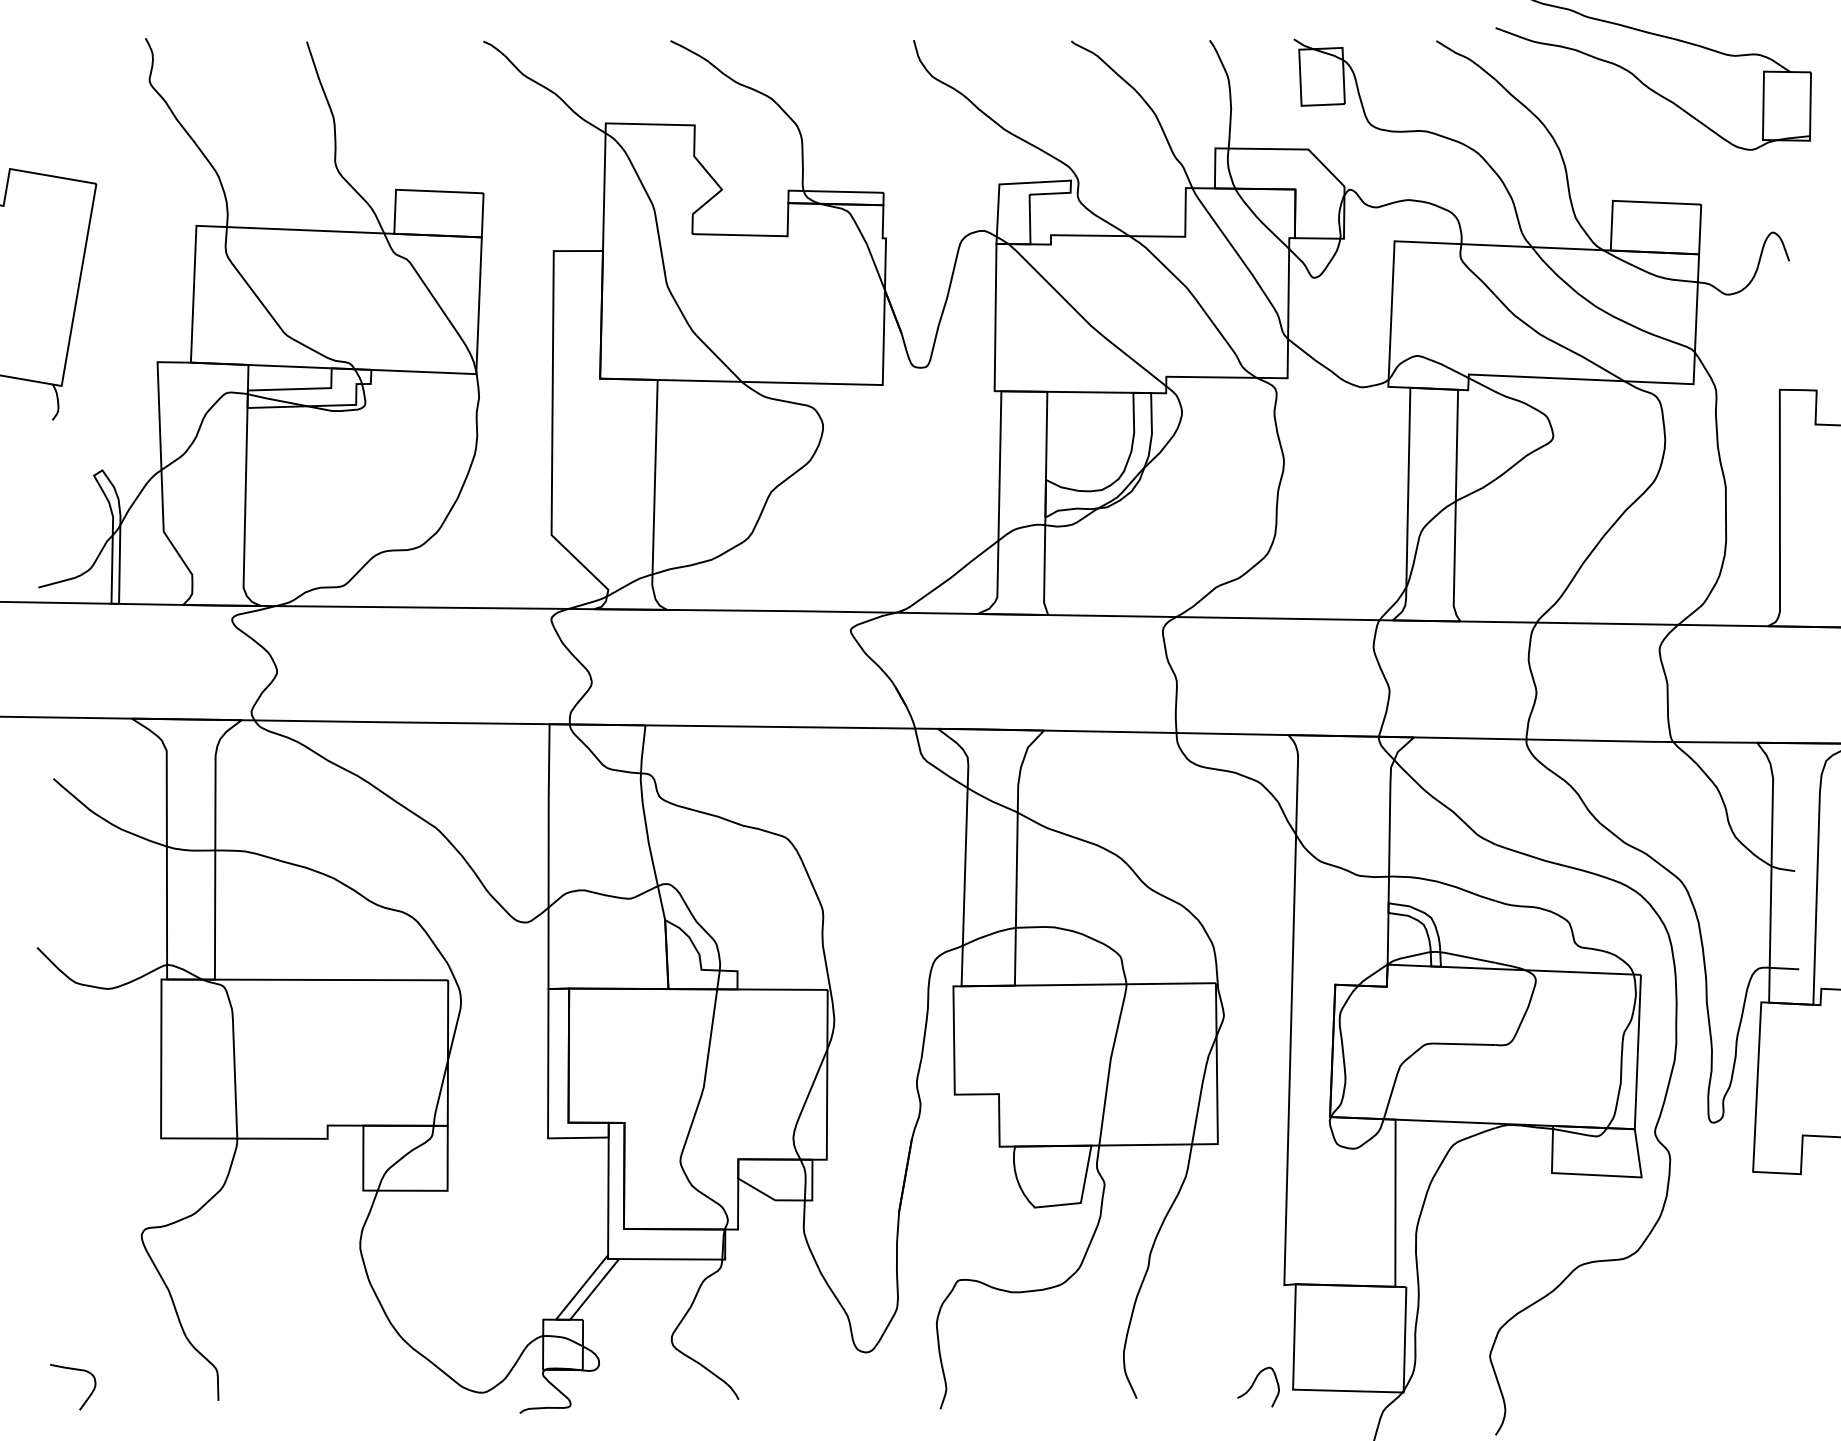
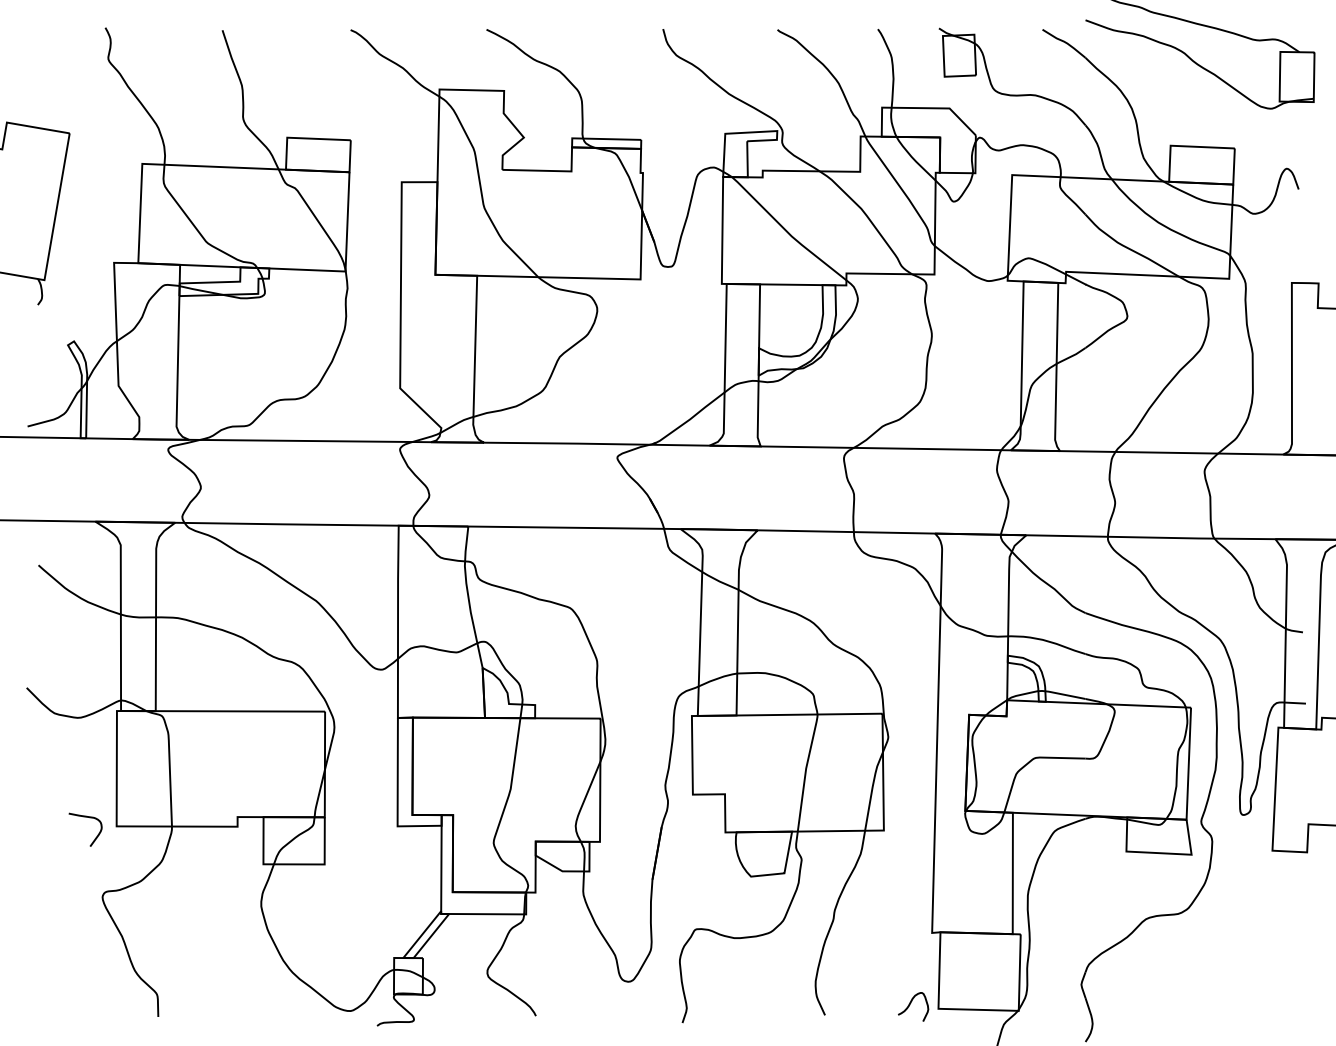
curve: (75, 1370) -> (87, 817), moved

